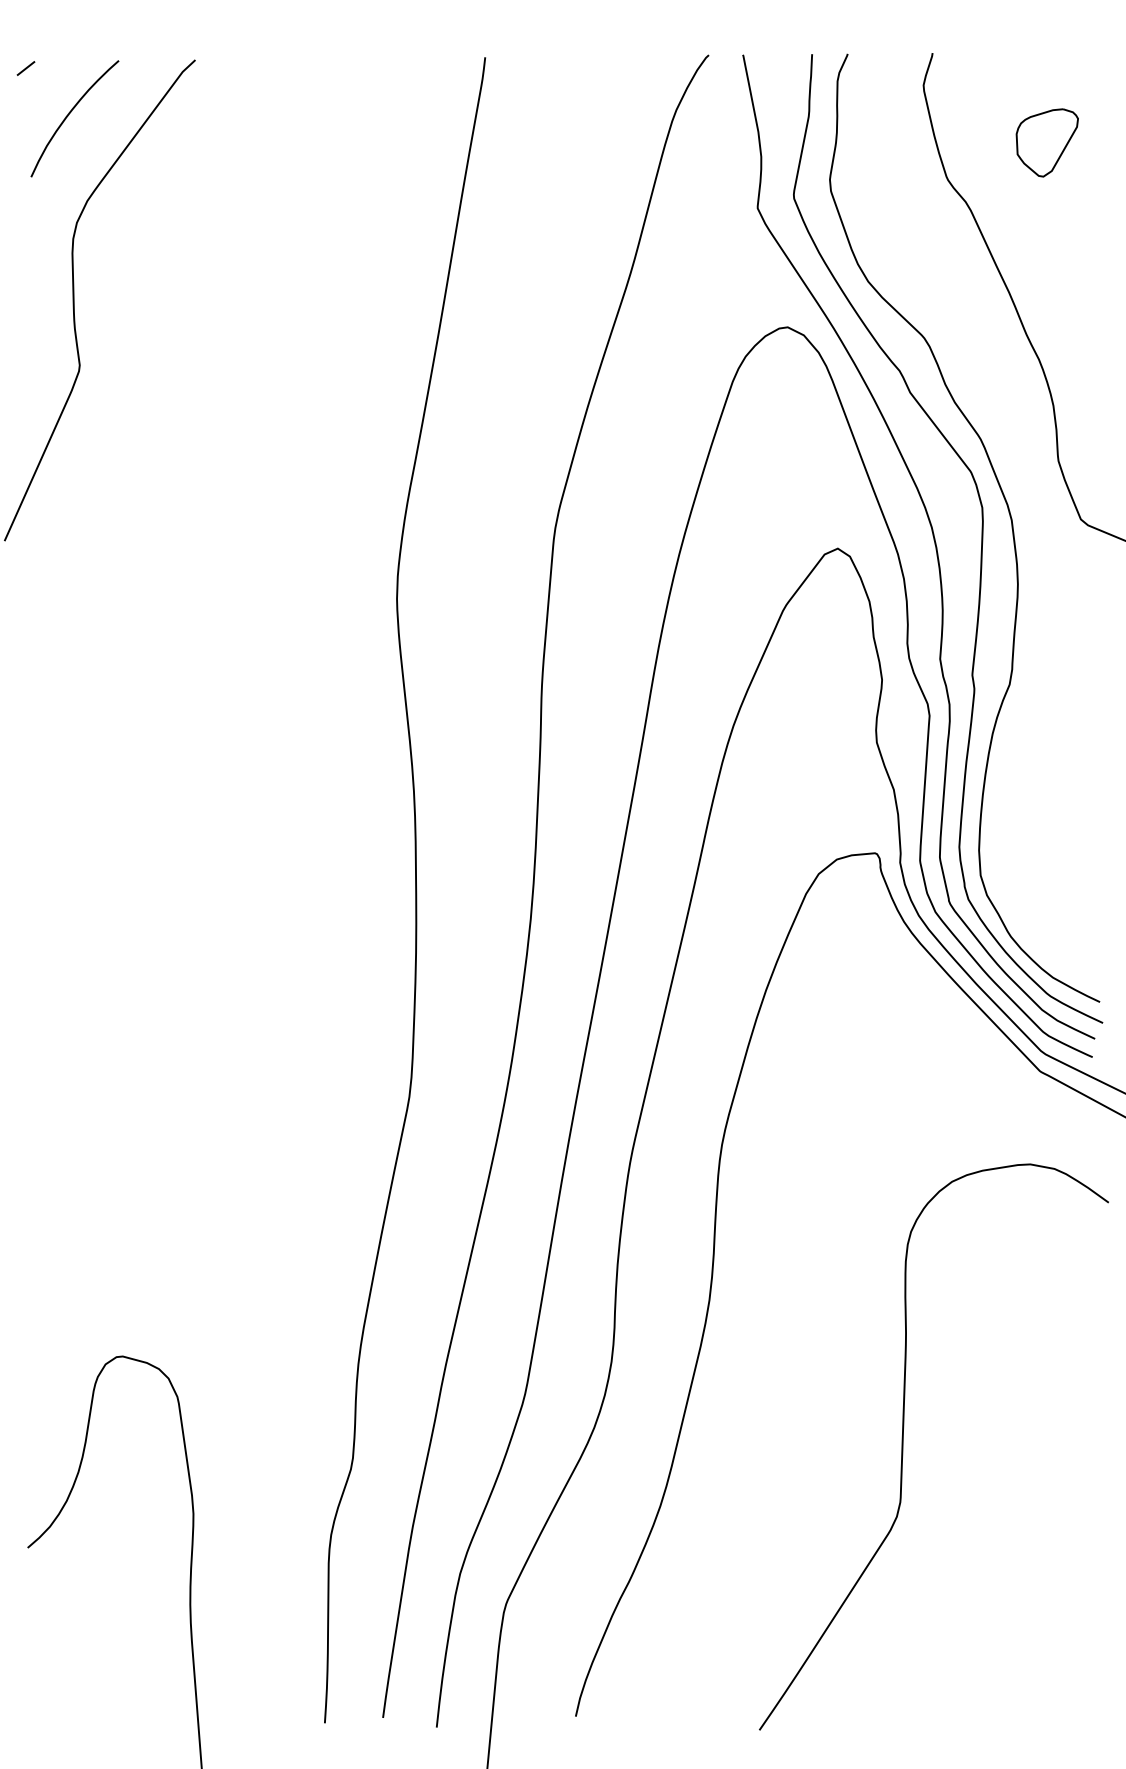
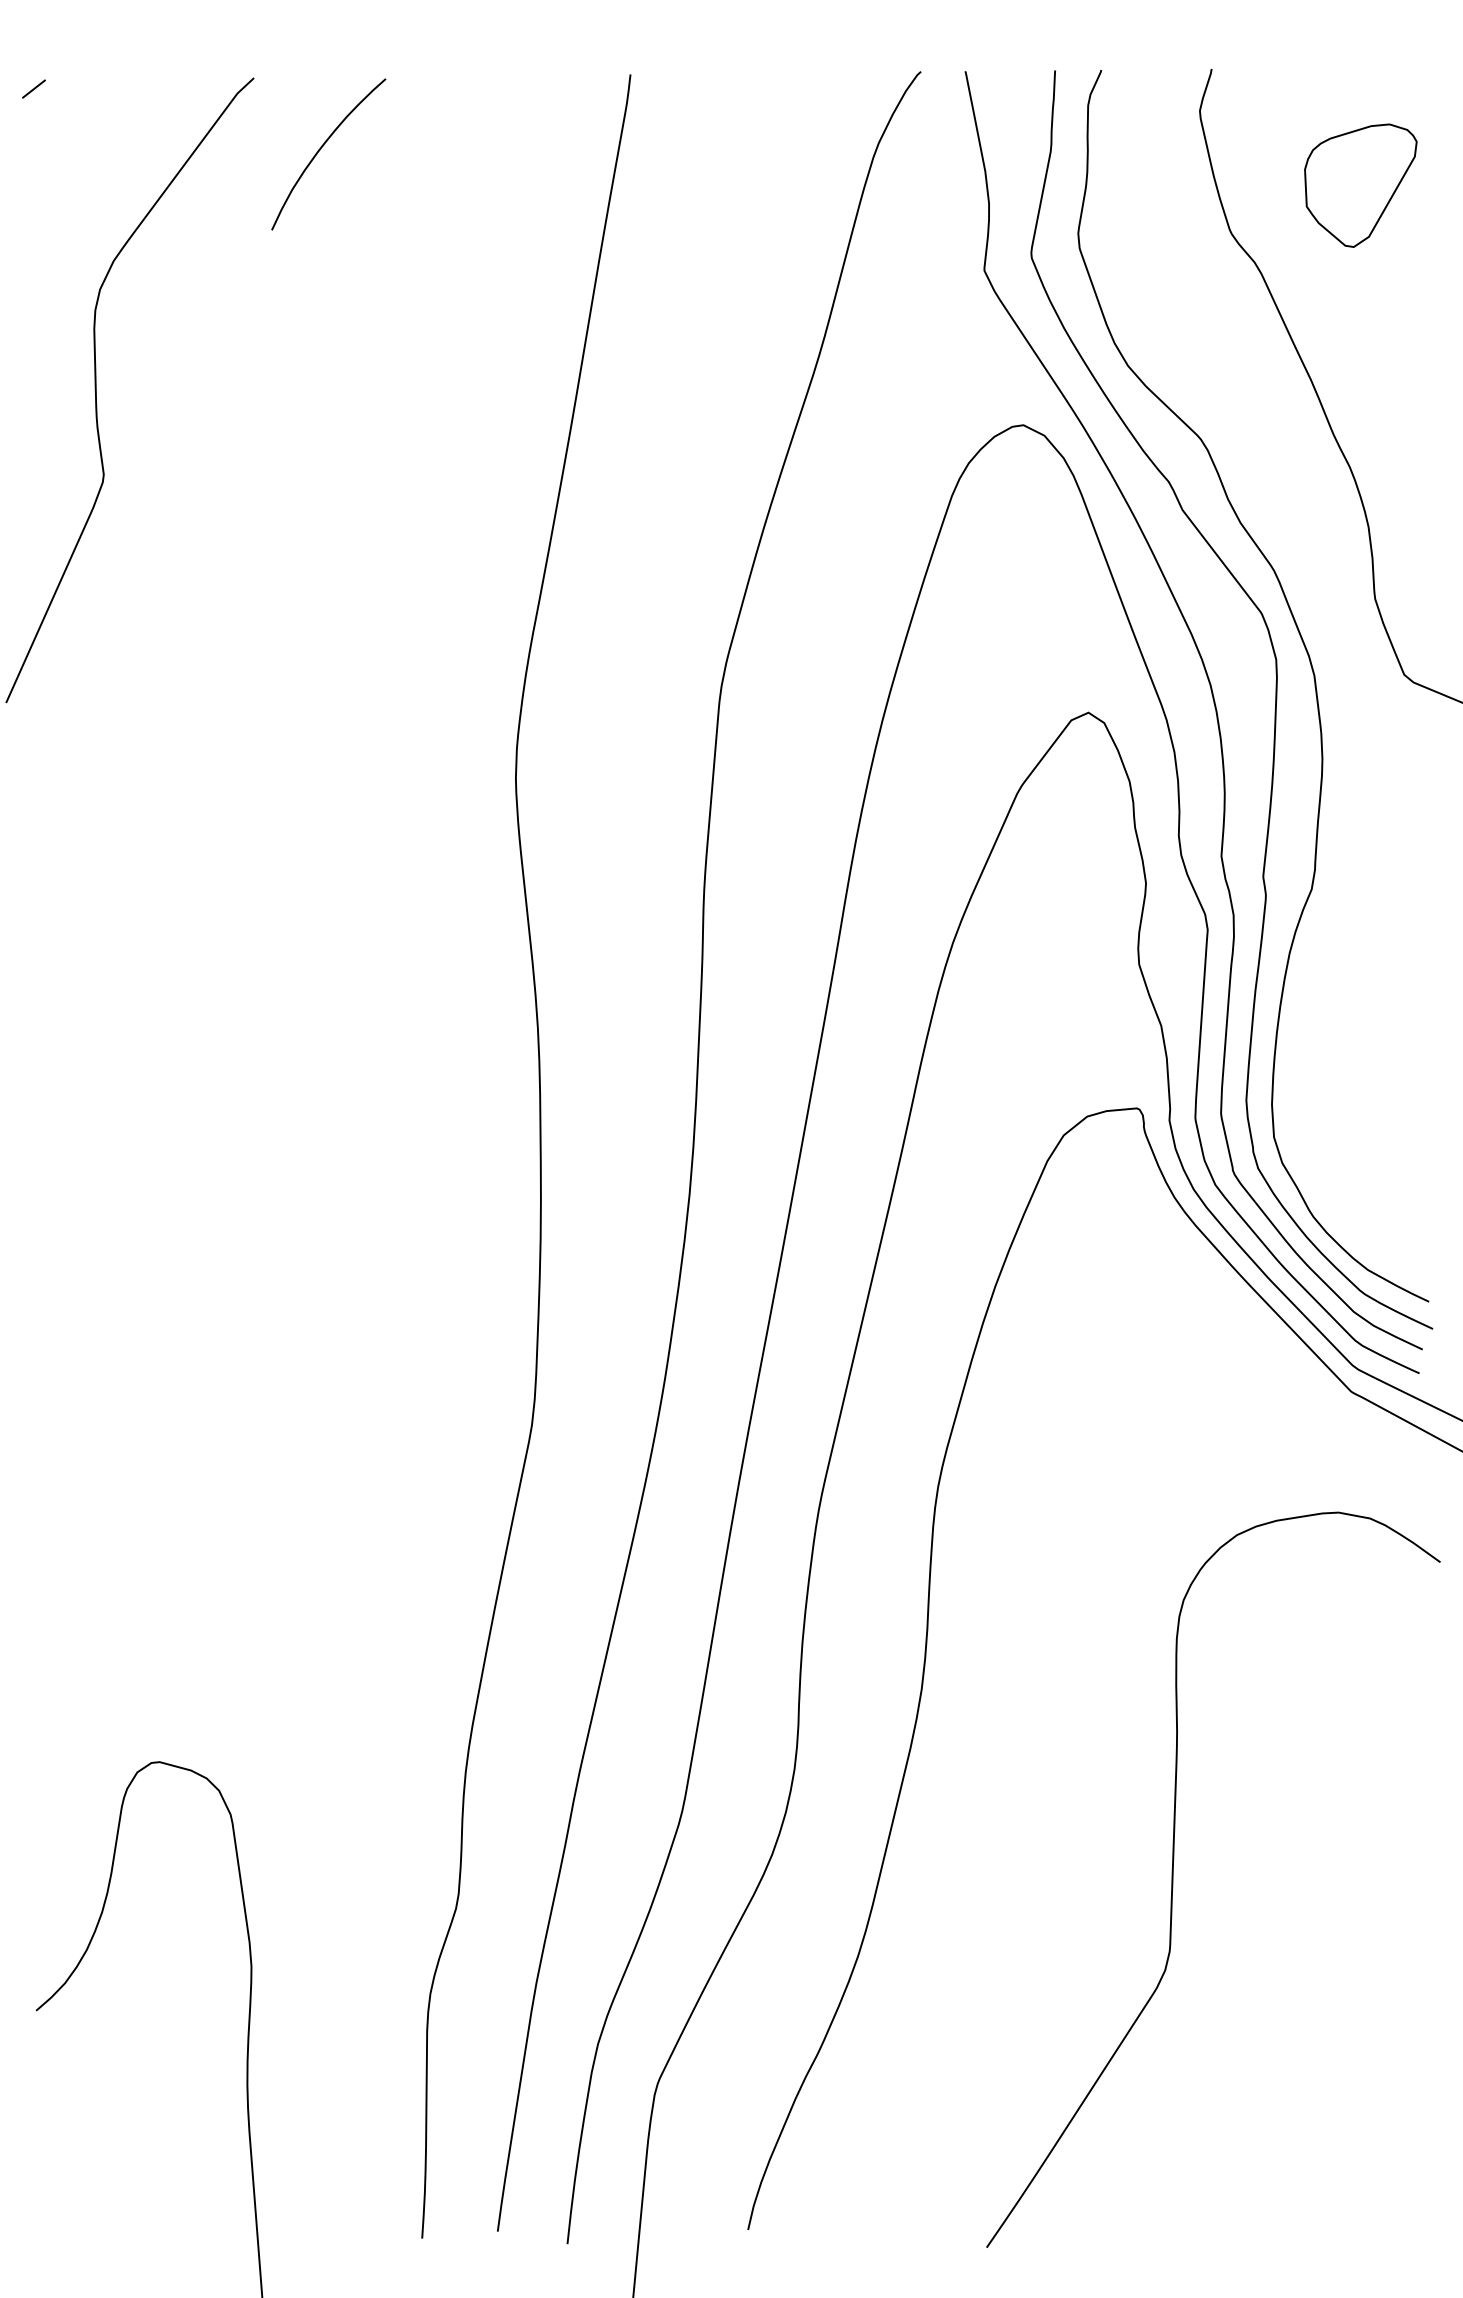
curve: (68, 116) -> (320, 151), moved
part: (1046, 142) -> (1359, 185), size x1.4

